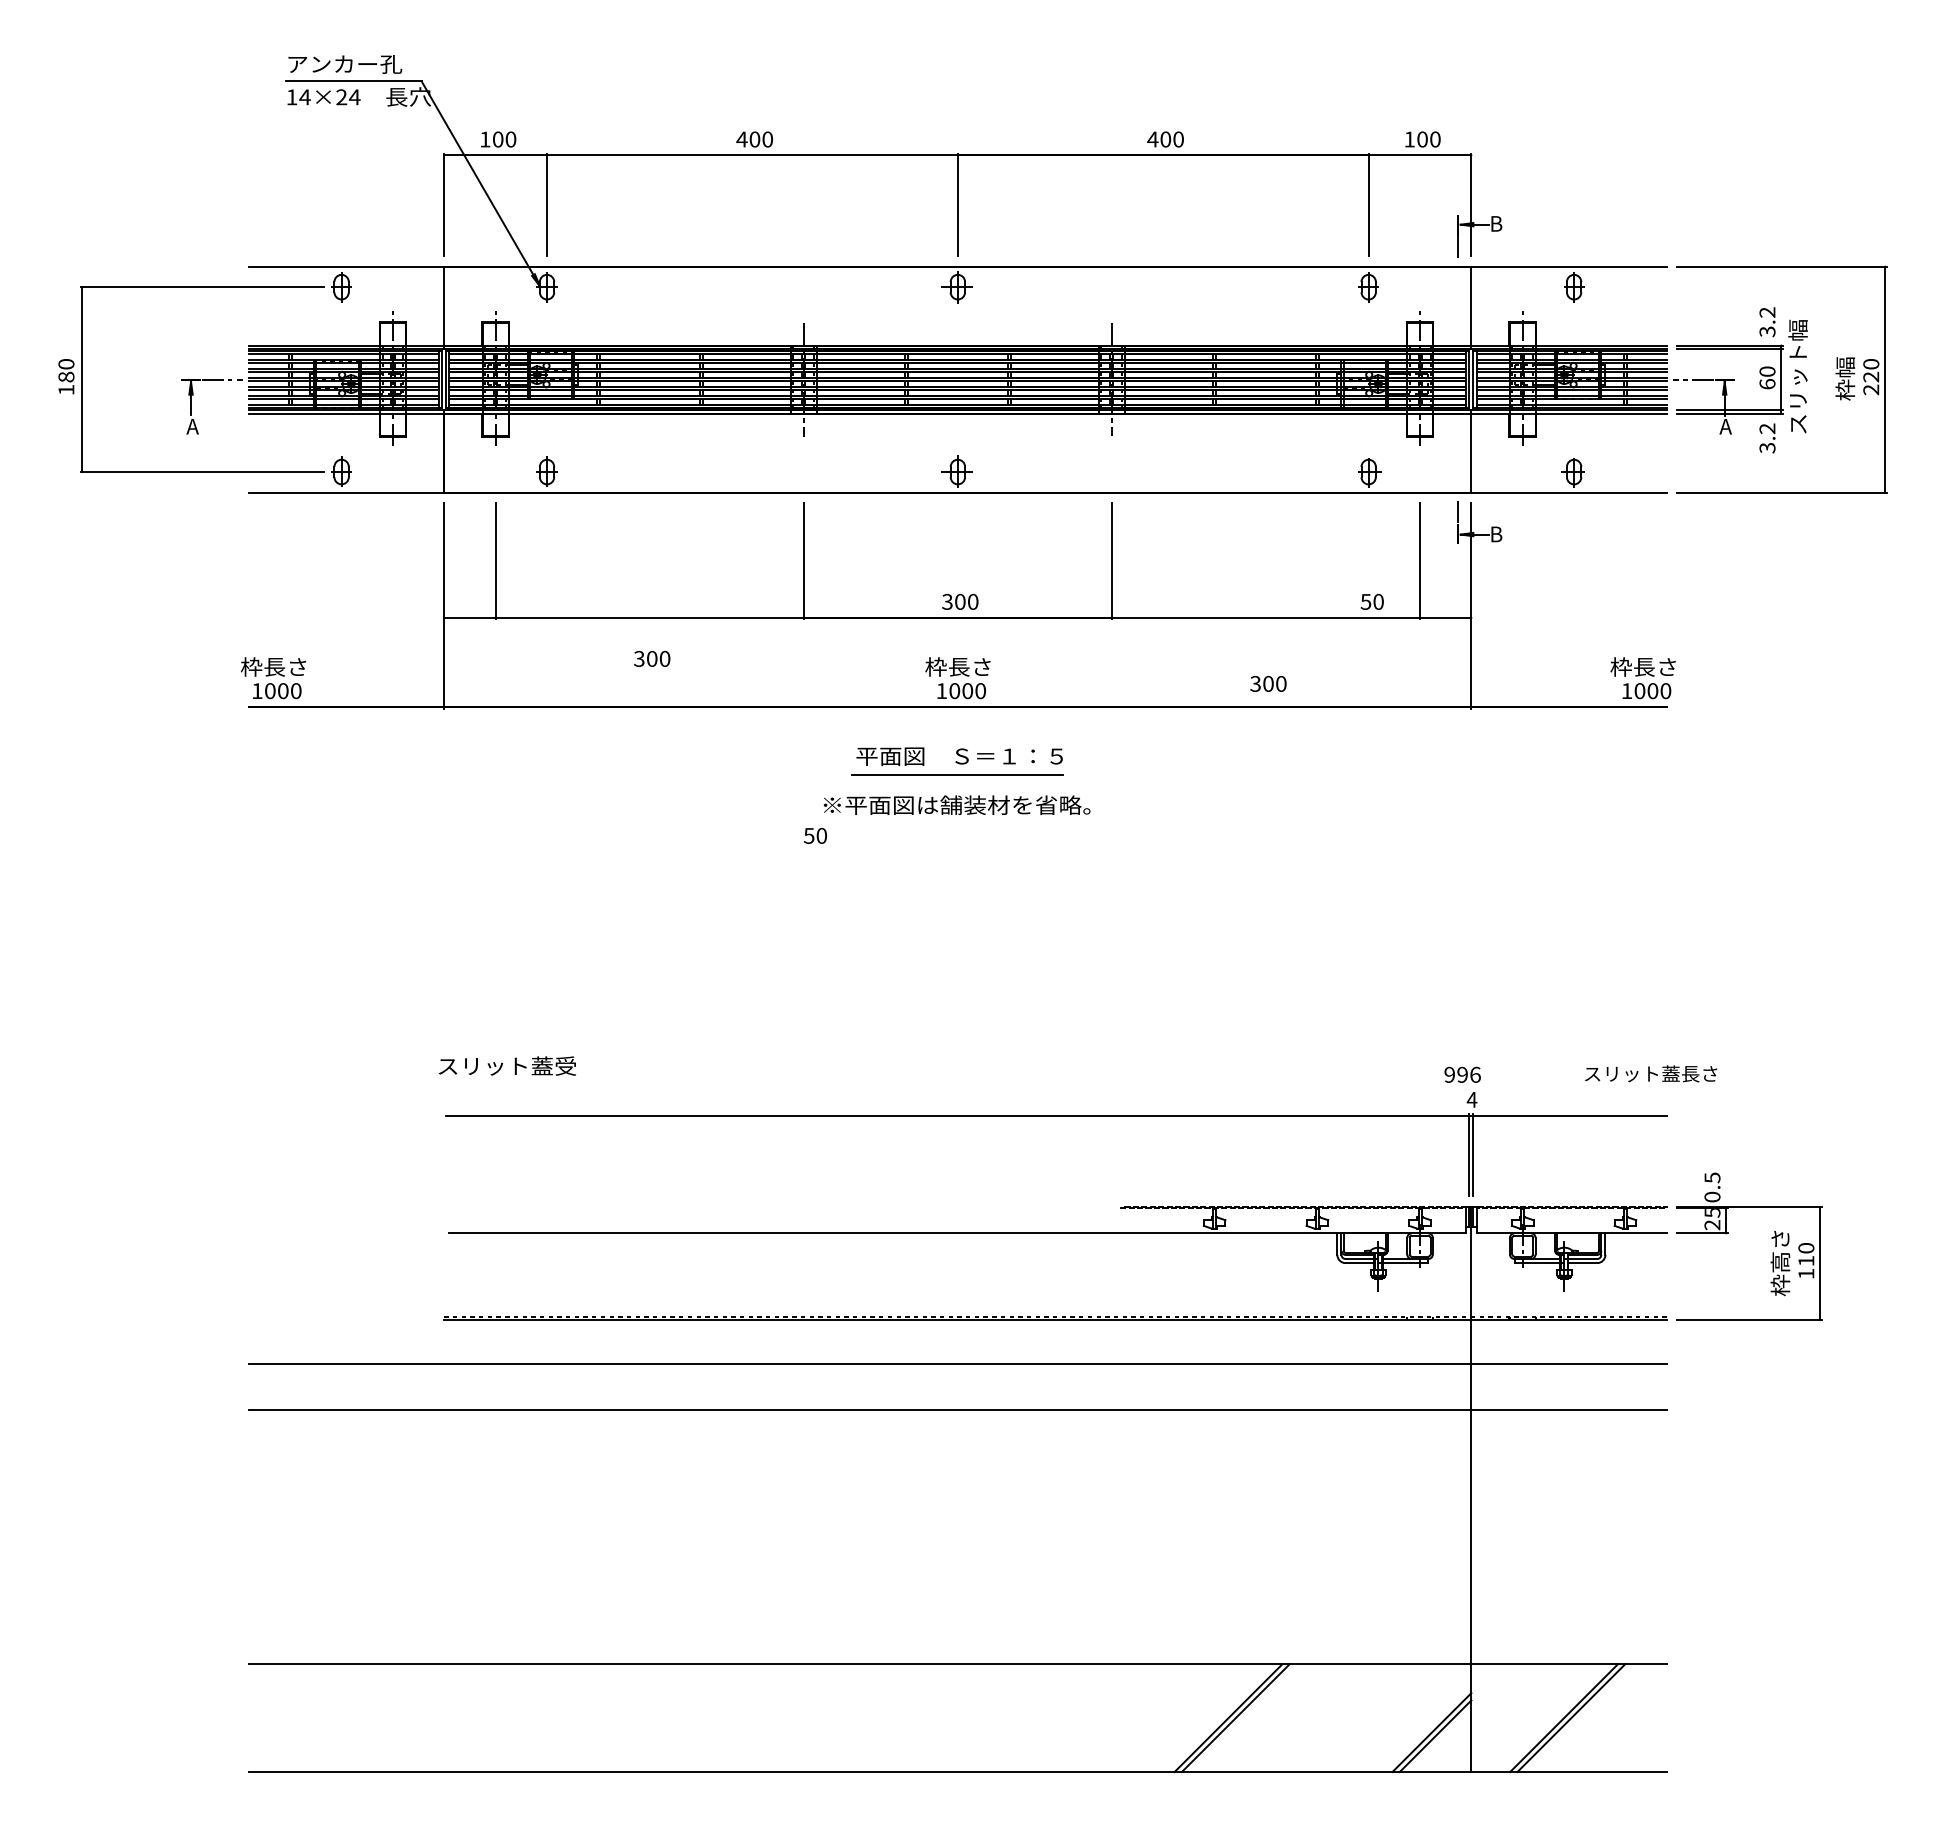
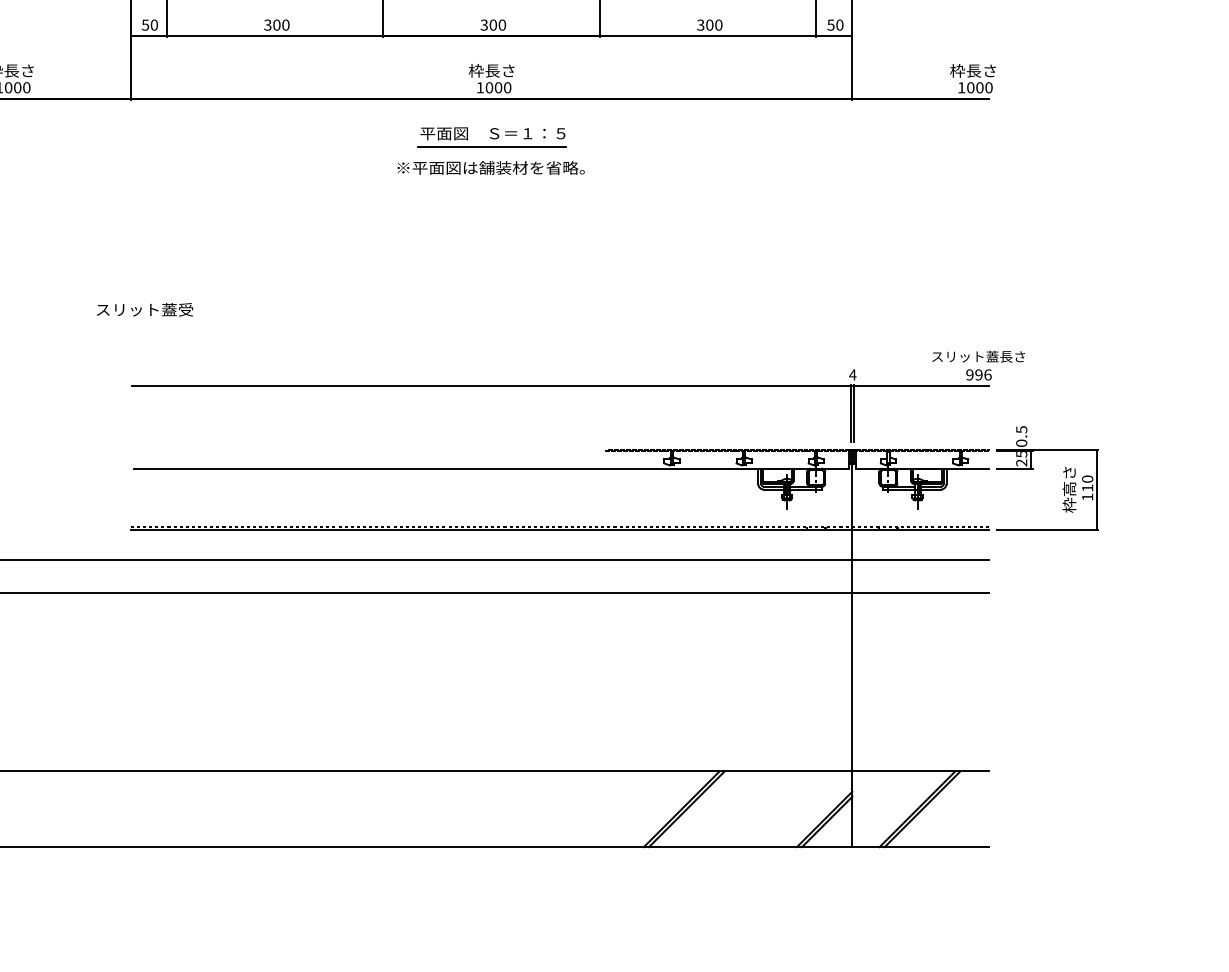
text: (1371, 601) -> (834, 24), moved
text: (652, 658) -> (277, 24), moved
text: (1268, 683) -> (709, 24), moved
text: (815, 835) -> (149, 24), moved
text: (507, 1065) -> (145, 309), moved
text: (1462, 1074) -> (978, 374), moved

